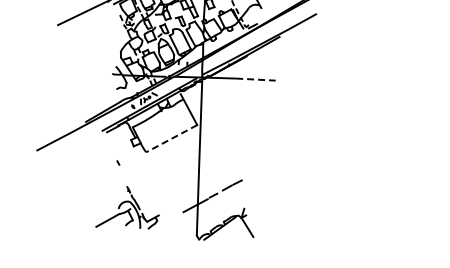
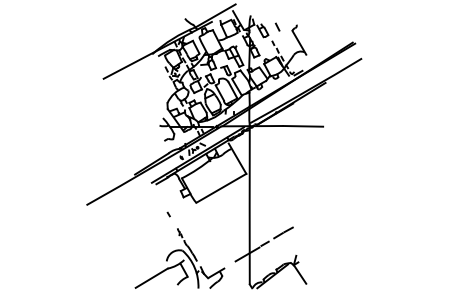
line: (256, 79) -> (303, 126), dashed -> solid
line: (171, 138) -> (221, 188), dashed -> solid
part: (127, 207) -> (179, 258), size x1.43

